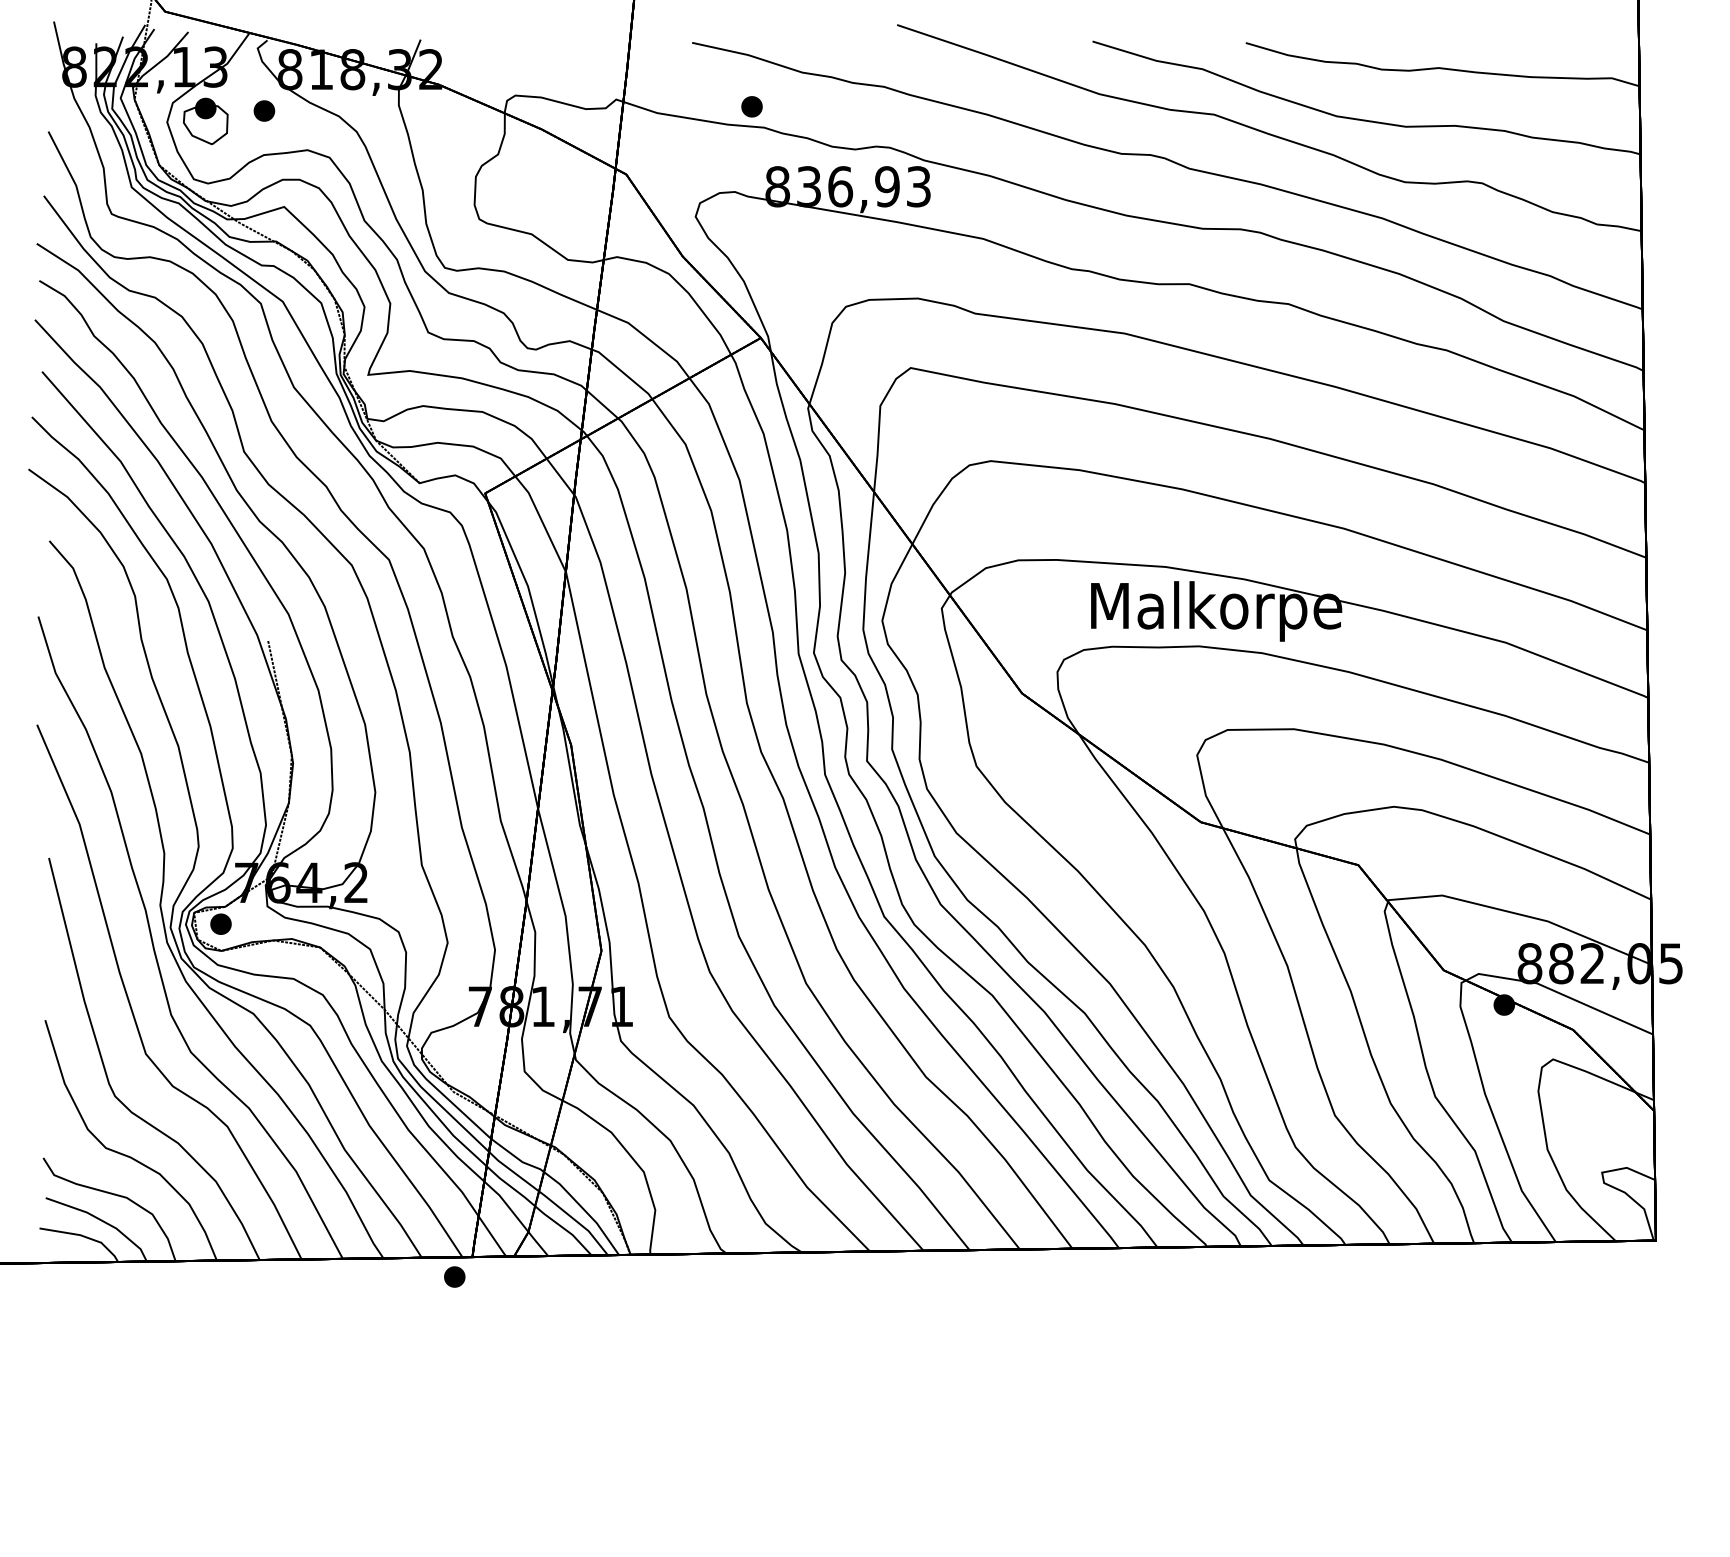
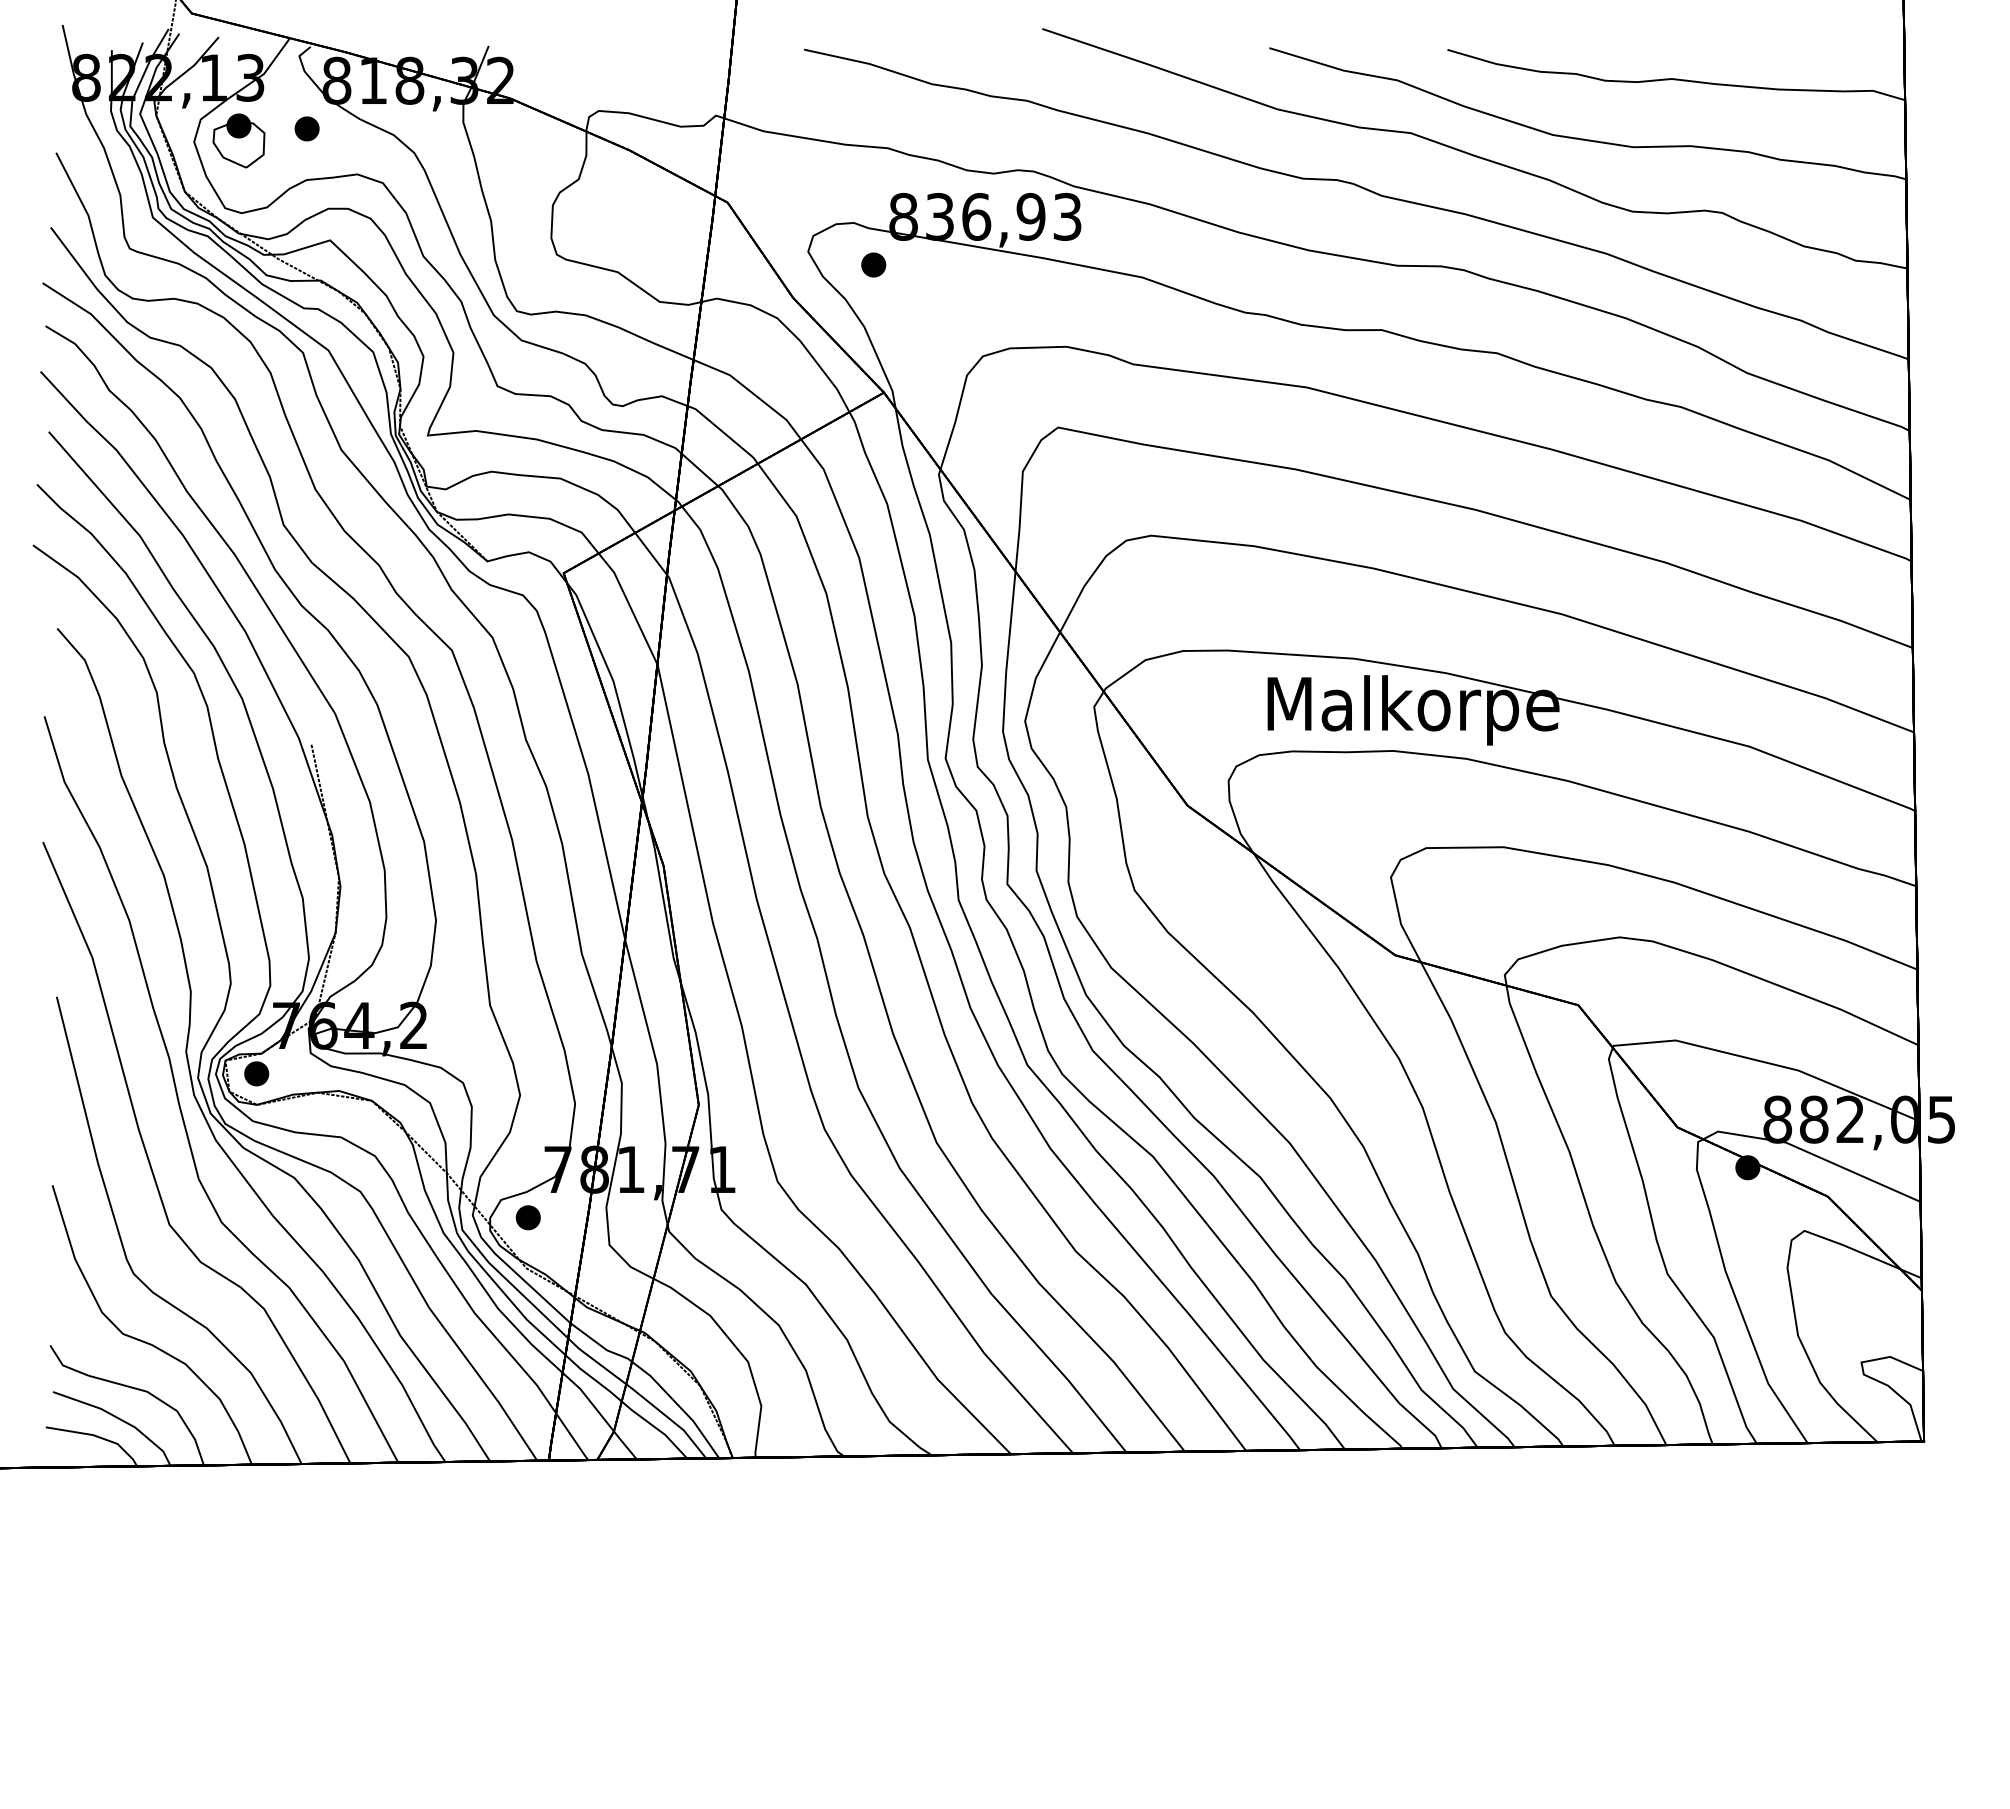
part: (751, 106) -> (873, 264), moved
part: (454, 1276) -> (527, 1217), moved

